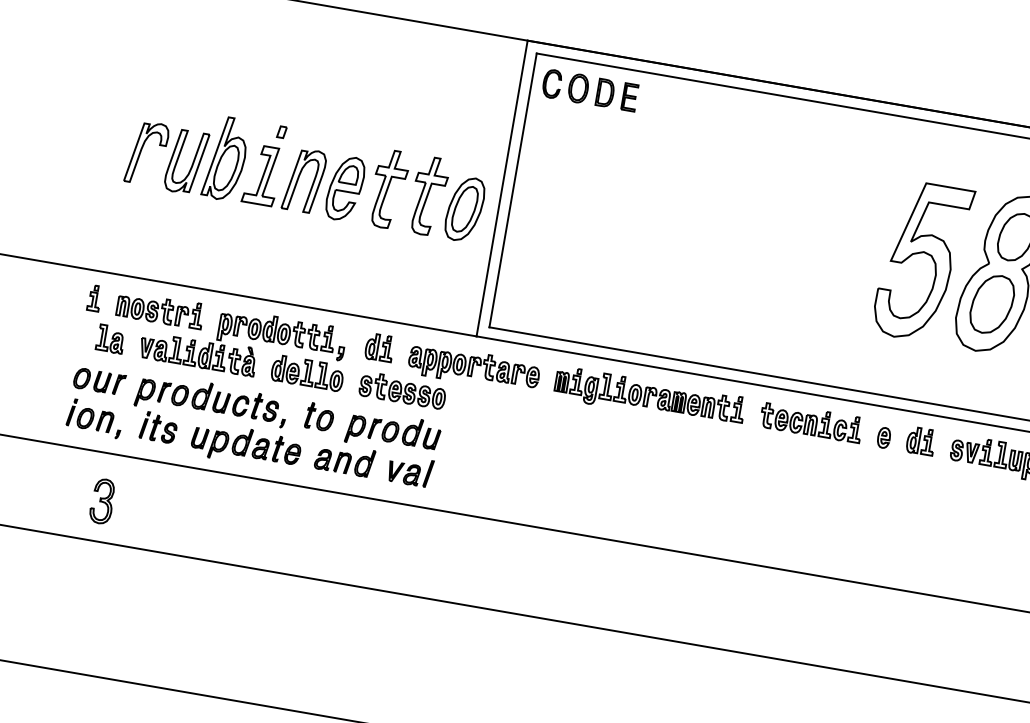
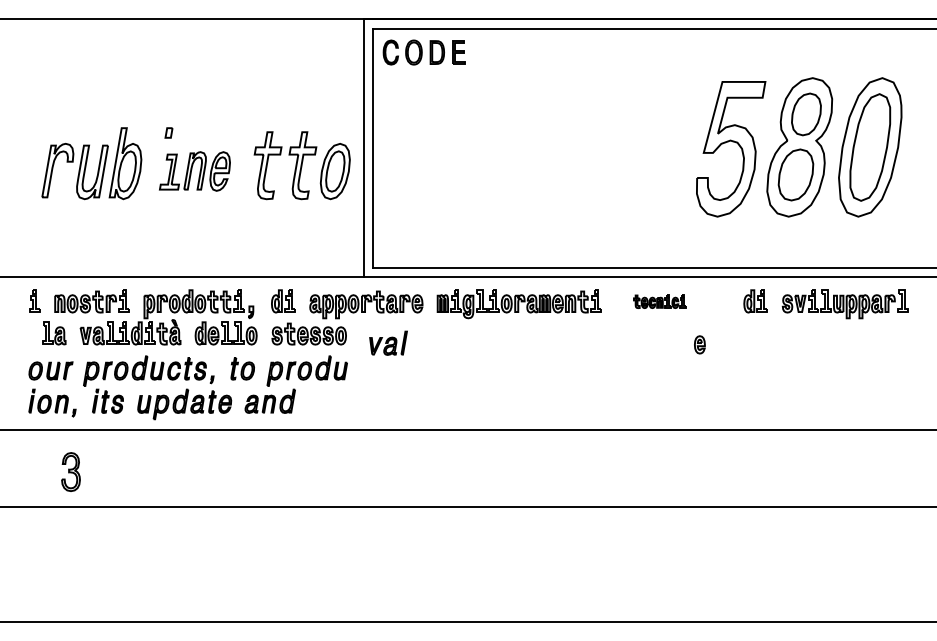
part: (303, 181) -> (194, 171), size x0.7
part: (810, 422) -> (659, 301), size x0.6
part: (883, 437) -> (699, 344), moved
part: (410, 470) -> (388, 342), moved

